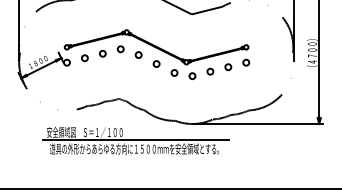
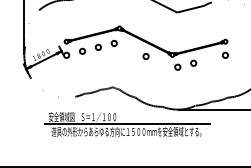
circle: (138, 54) -> (130, 48), removed
circle: (228, 67) -> (209, 59), removed
circle: (174, 72) -> (161, 64), removed

